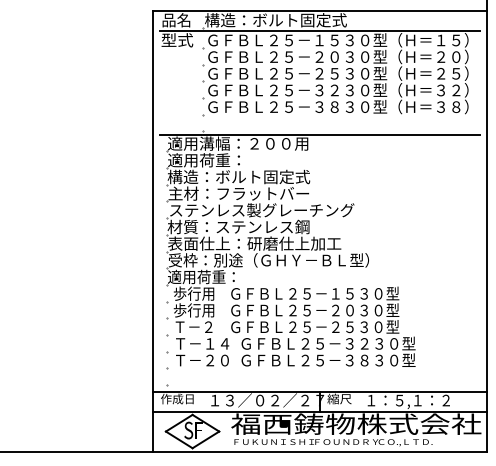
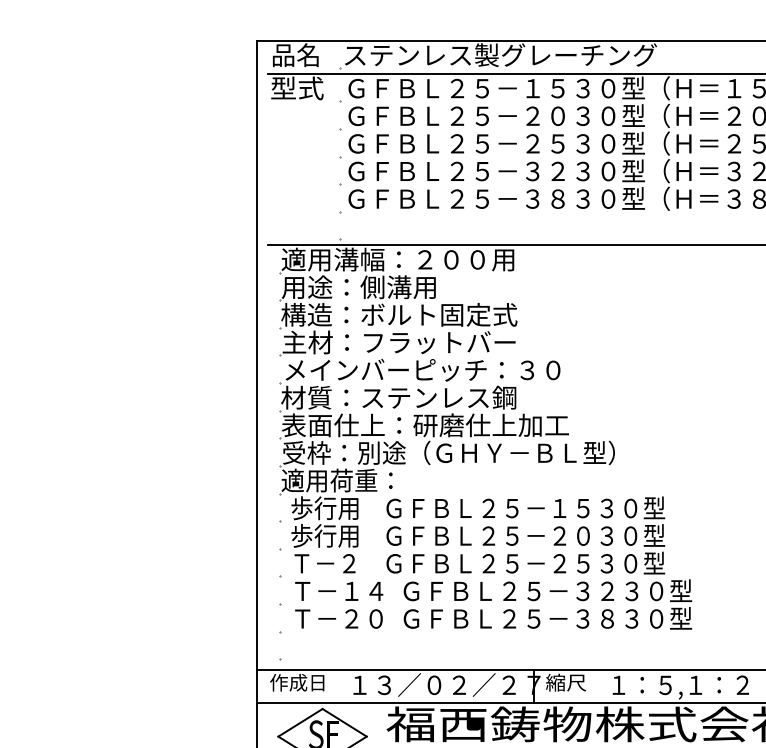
text: (299, 20) -> (499, 55), 構造：ボルト固定式 -> ステンレス製グレーチング
text: (214, 160) -> (358, 287), 適用荷重： -> 用途：側溝用
text: (262, 210) -> (438, 370), ステンレス製グレーチング -> メインバーピッチ：３０

